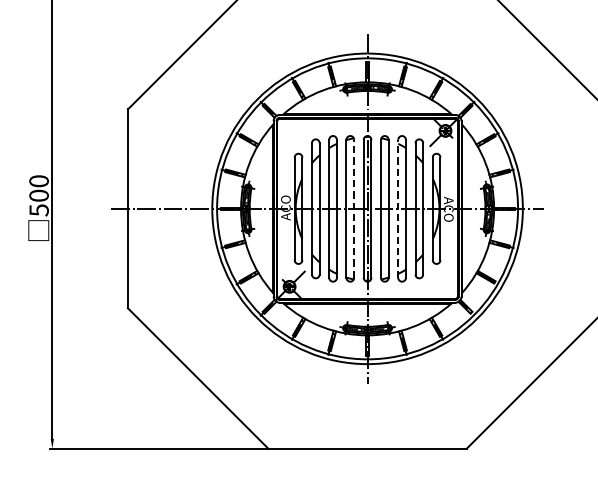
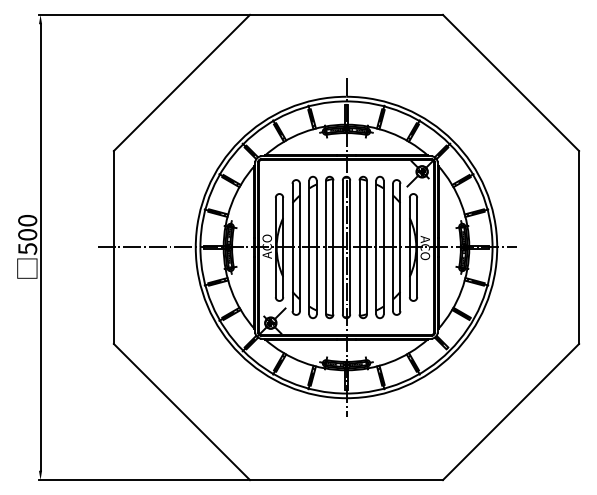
line: (354, 208) -> (333, 247), dashed -> solid
line: (398, 208) -> (376, 247), dashed -> solid

